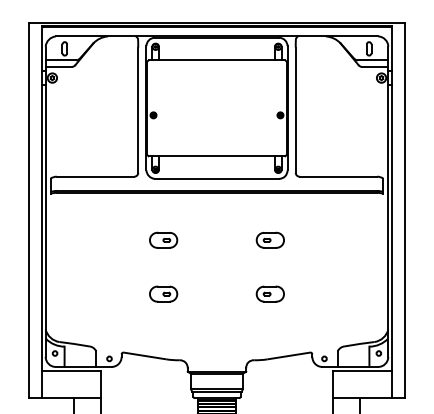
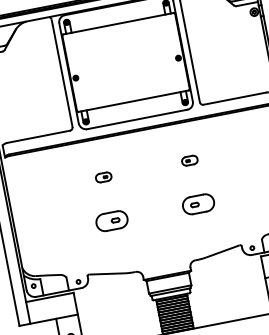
part: (163, 239) -> (103, 176), size x0.7
part: (269, 239) -> (189, 160), size x0.7
part: (163, 293) -> (111, 220), size x1.4
part: (269, 293) -> (197, 203), size x1.4

